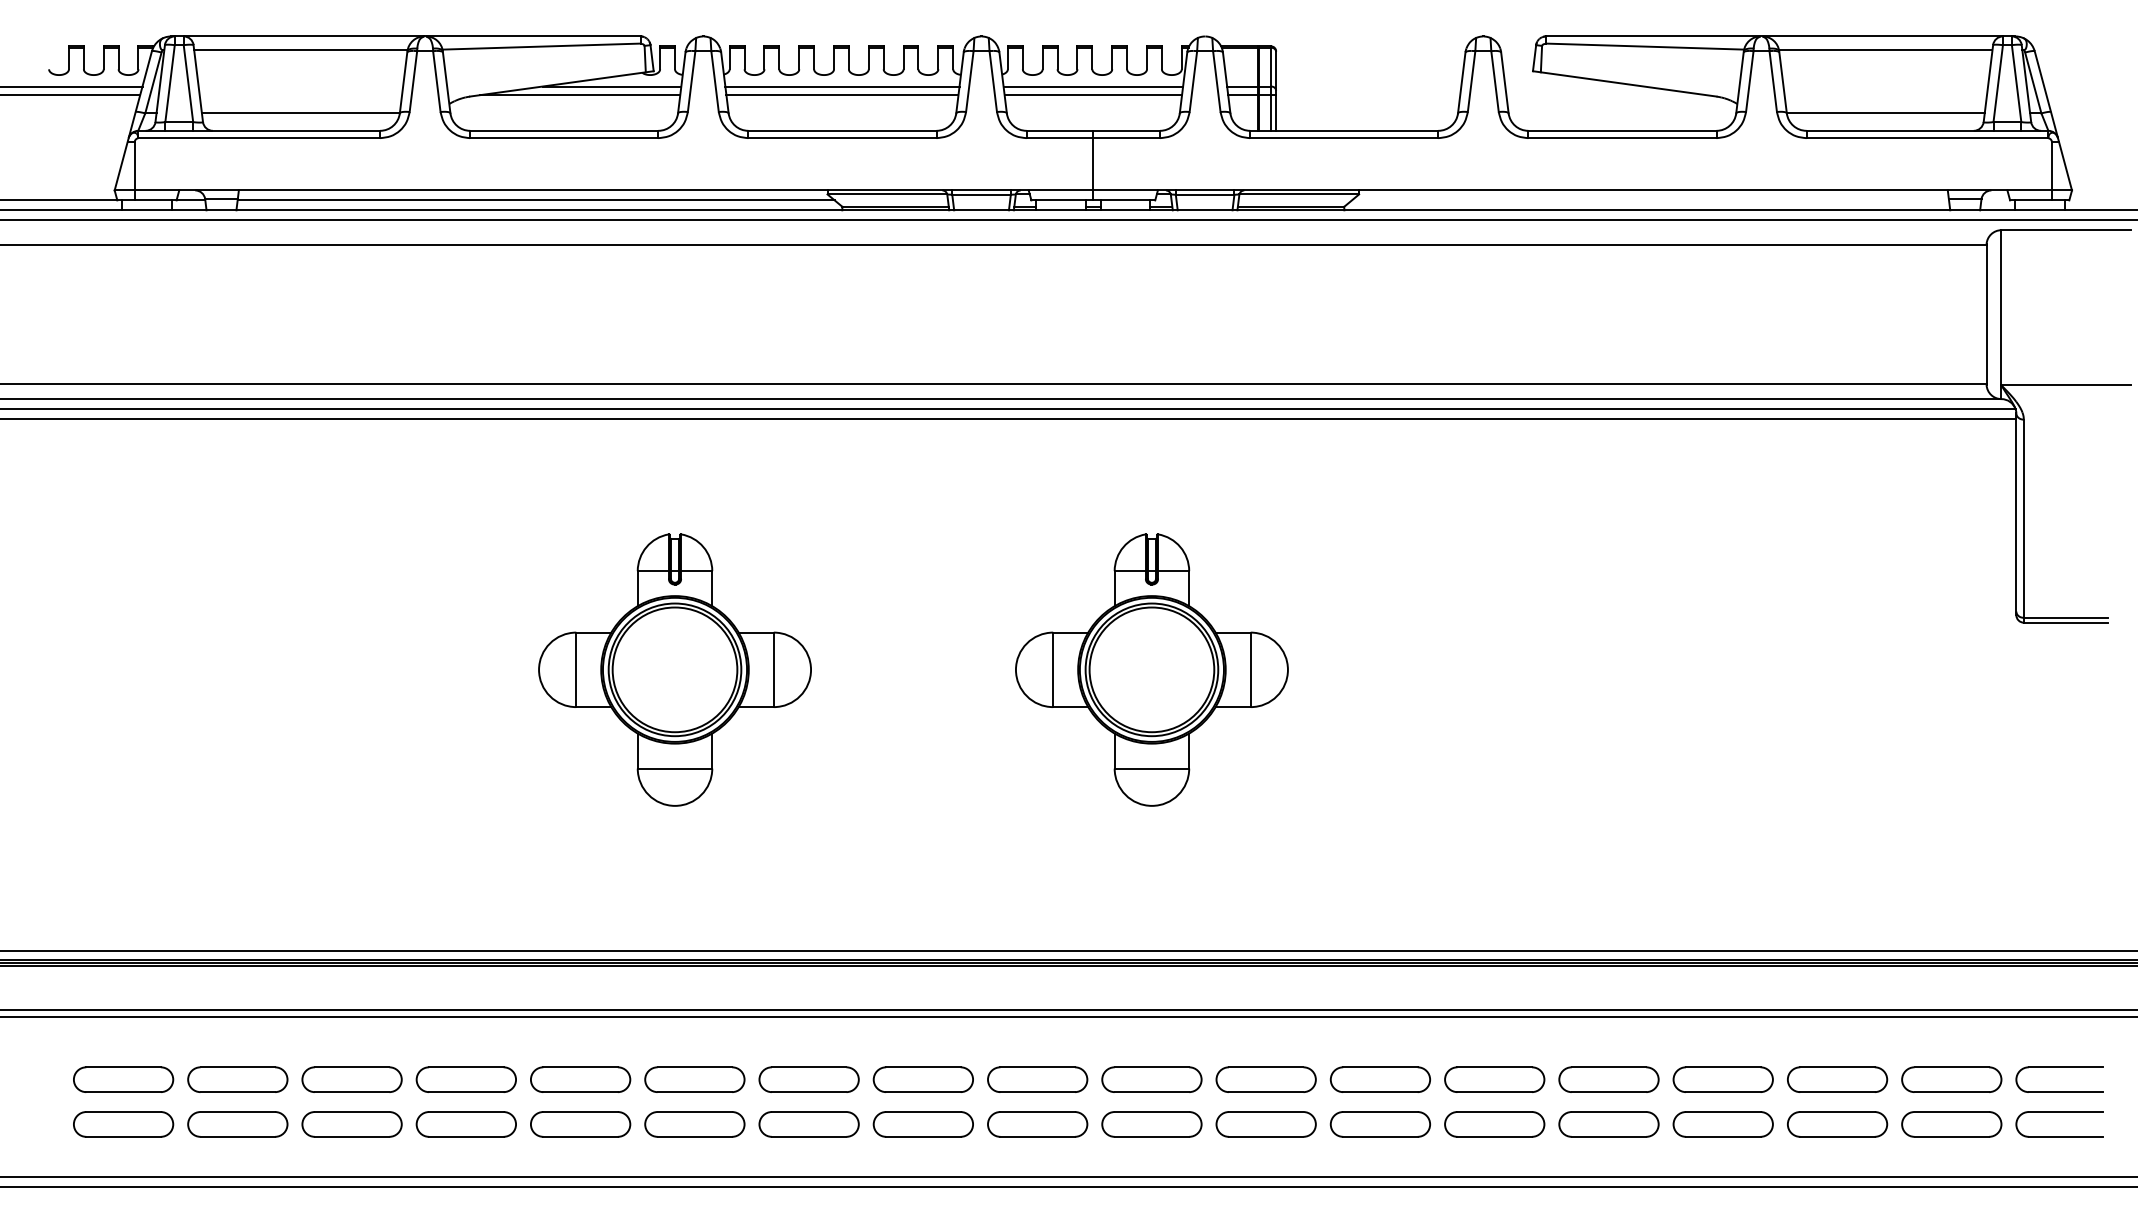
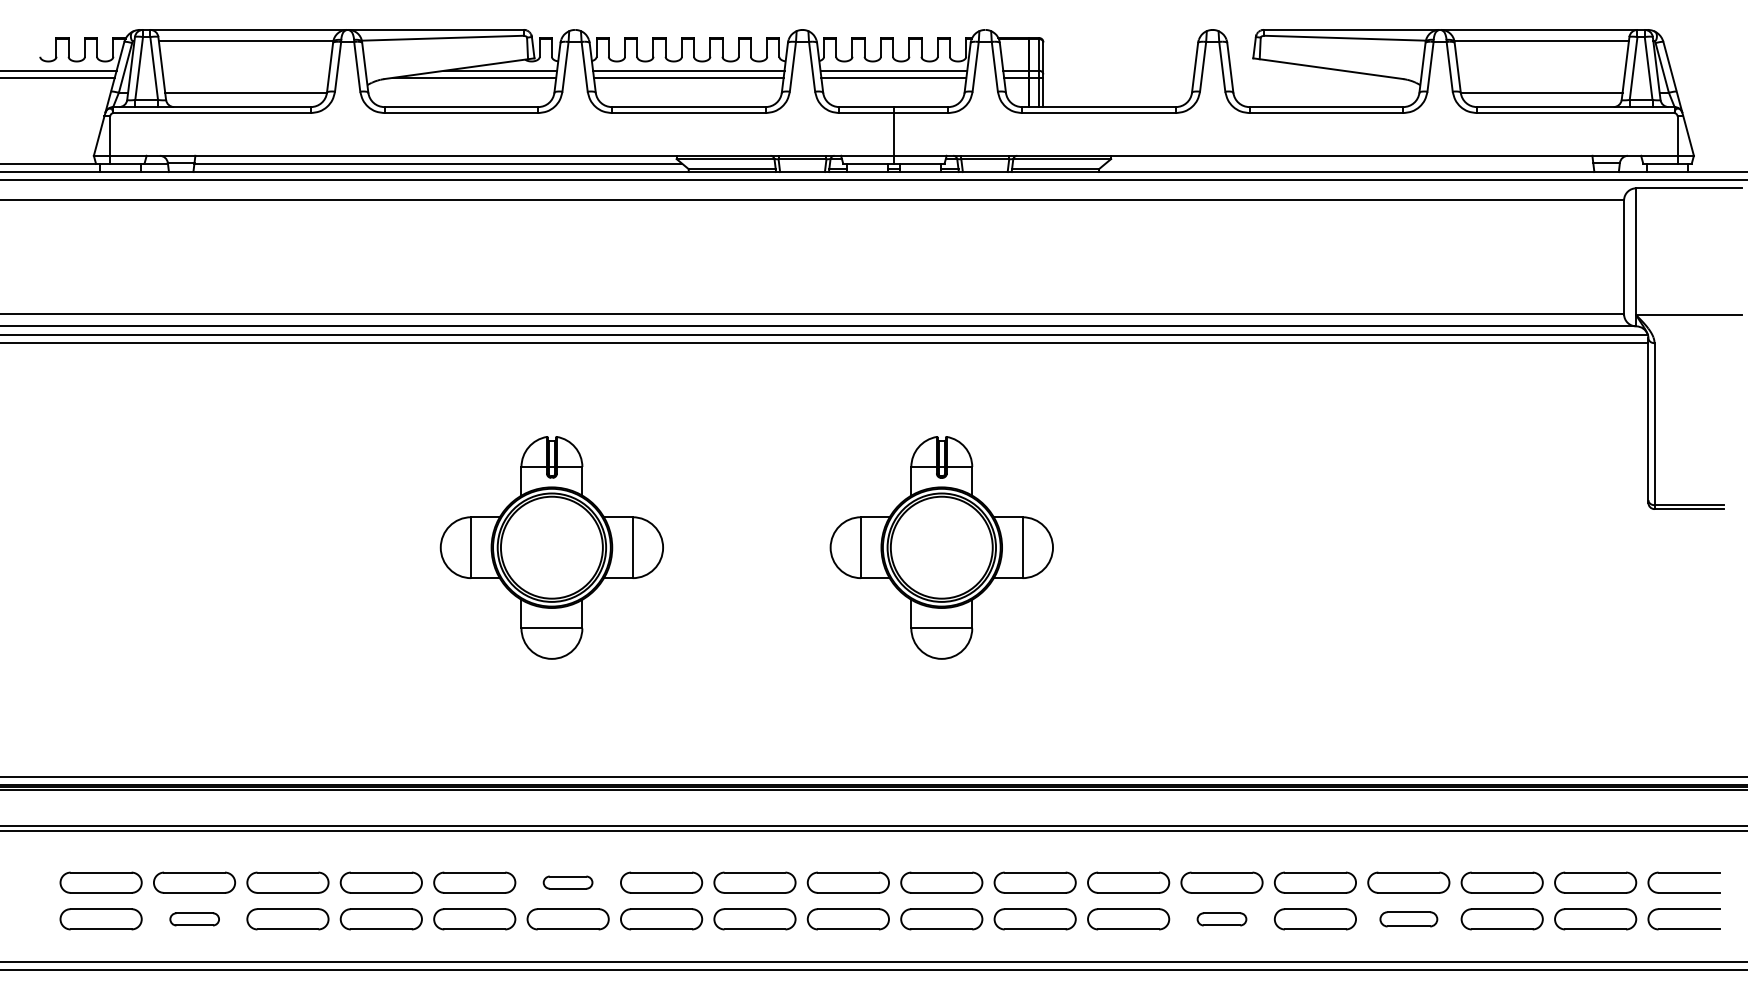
part: (694, 1079) -> (567, 882), size x0.6
part: (237, 1124) -> (194, 919), size x0.6
part: (1494, 1124) -> (1221, 919), size x0.6
part: (1722, 1124) -> (1408, 919), size x0.7

